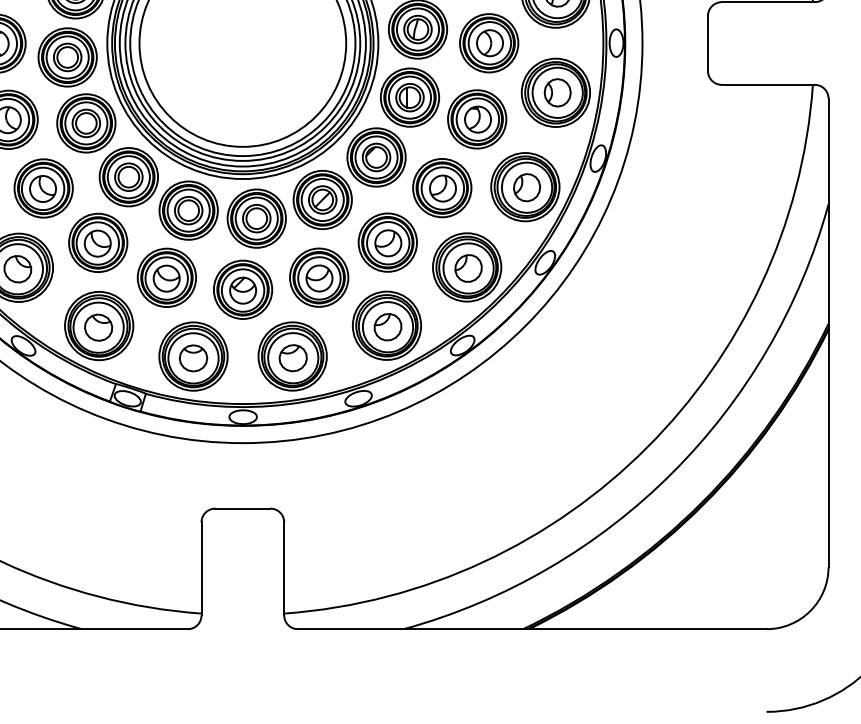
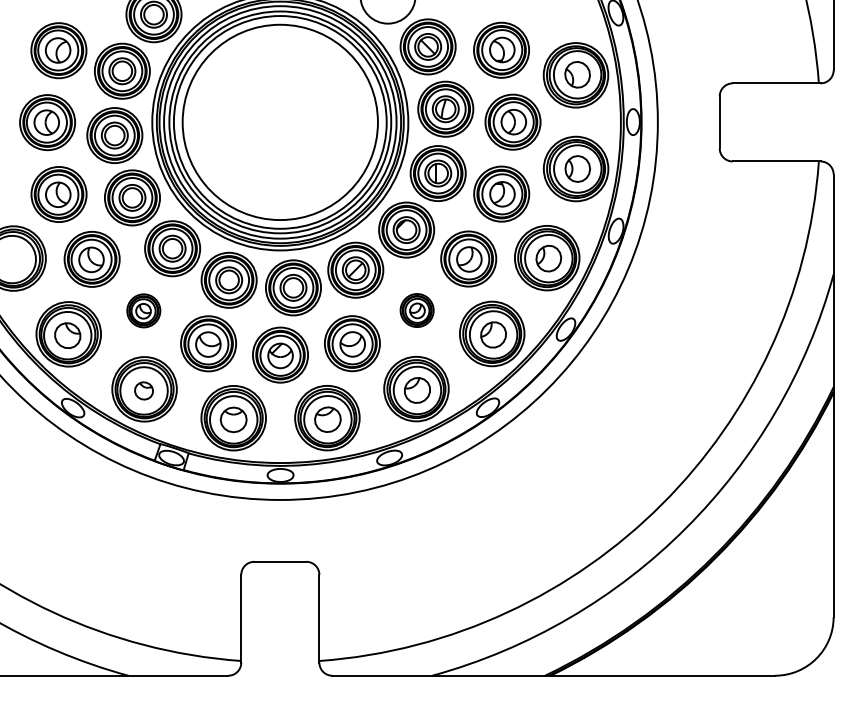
part: (98, 242) -> (143, 310), size x0.6
part: (387, 242) -> (416, 310), size x0.6
part: (98, 327) -> (143, 390), size x0.7

